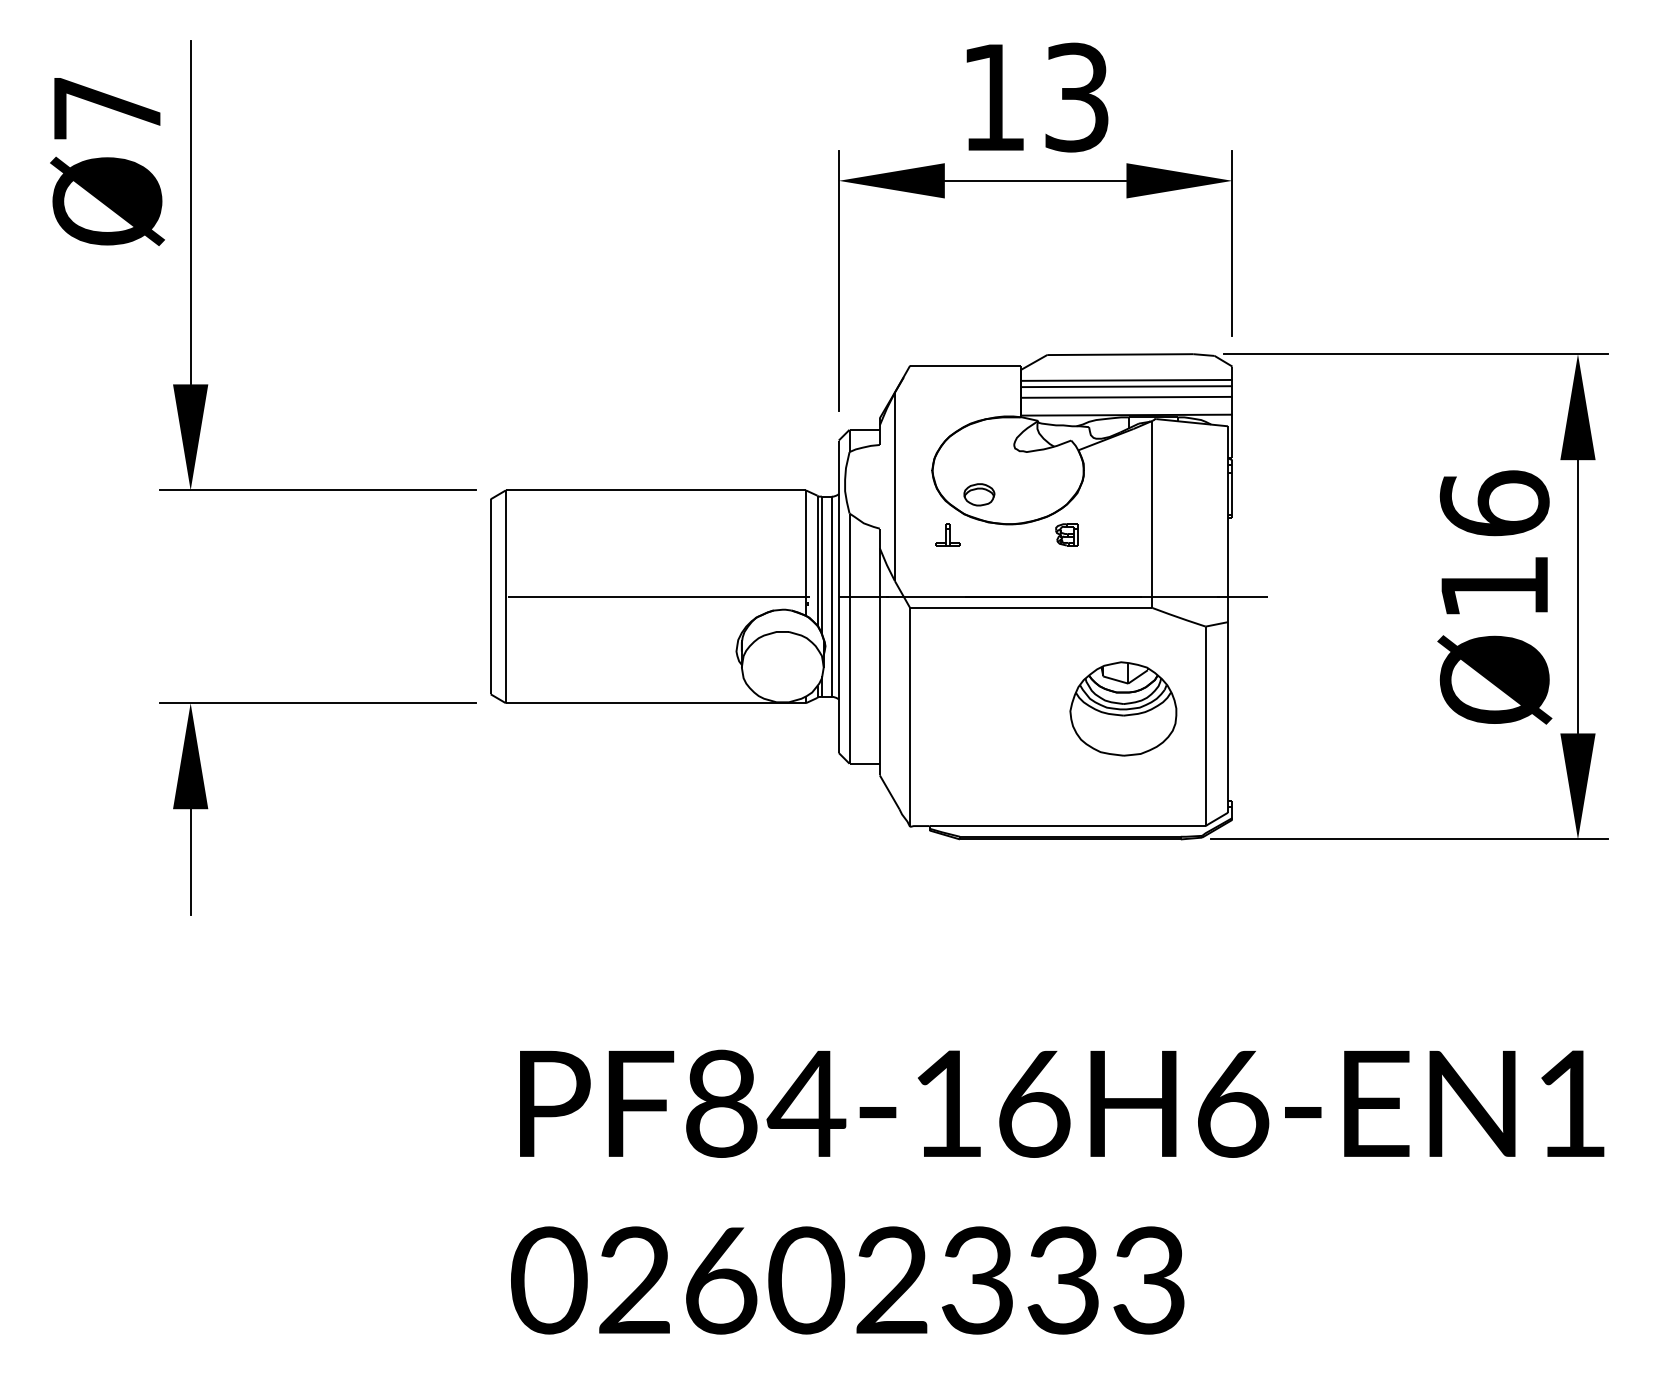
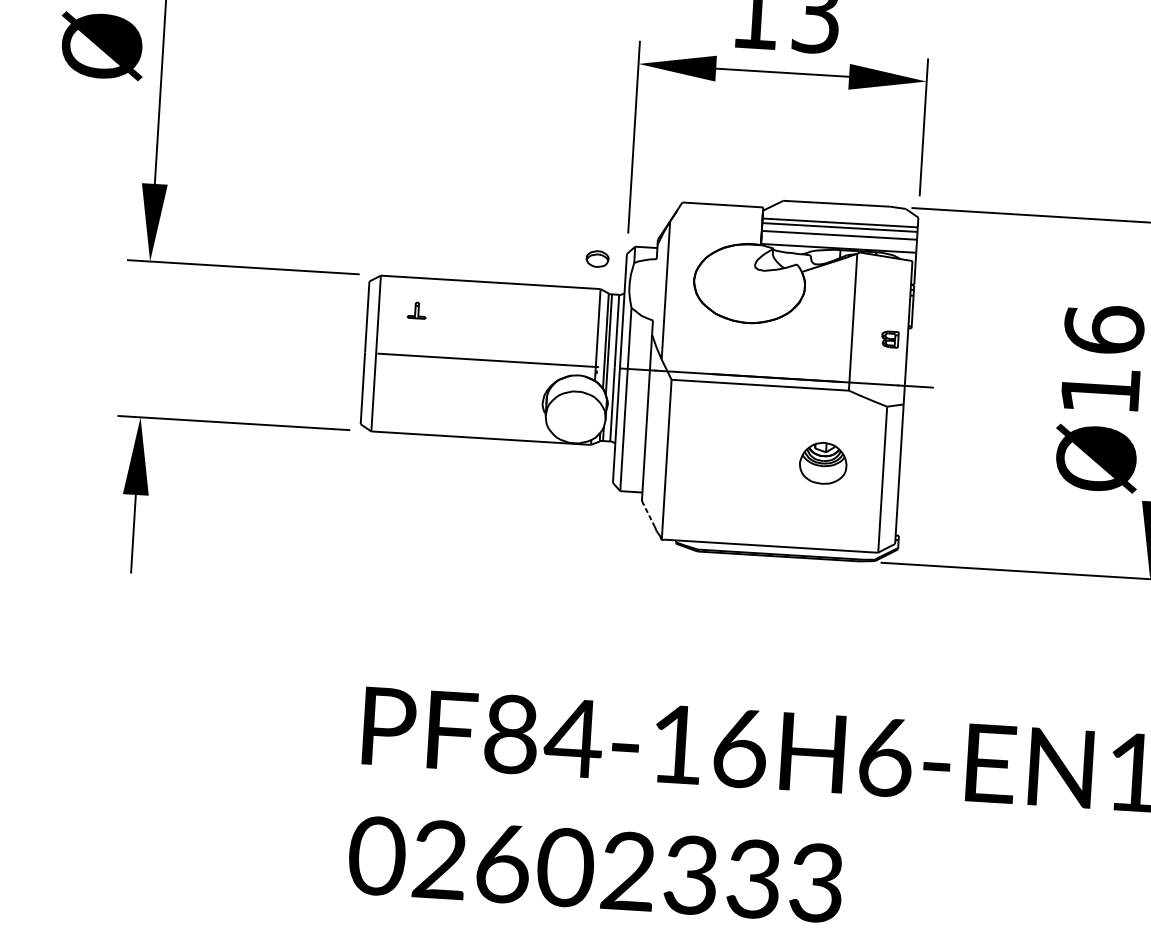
part: (979, 494) -> (597, 258), moved
part: (947, 534) -> (416, 310), moved
part: (1066, 534) -> (889, 339), moved
part: (1123, 708) -> (823, 462), size x0.6
line: (889, 792) -> (648, 514), solid -> dashed

